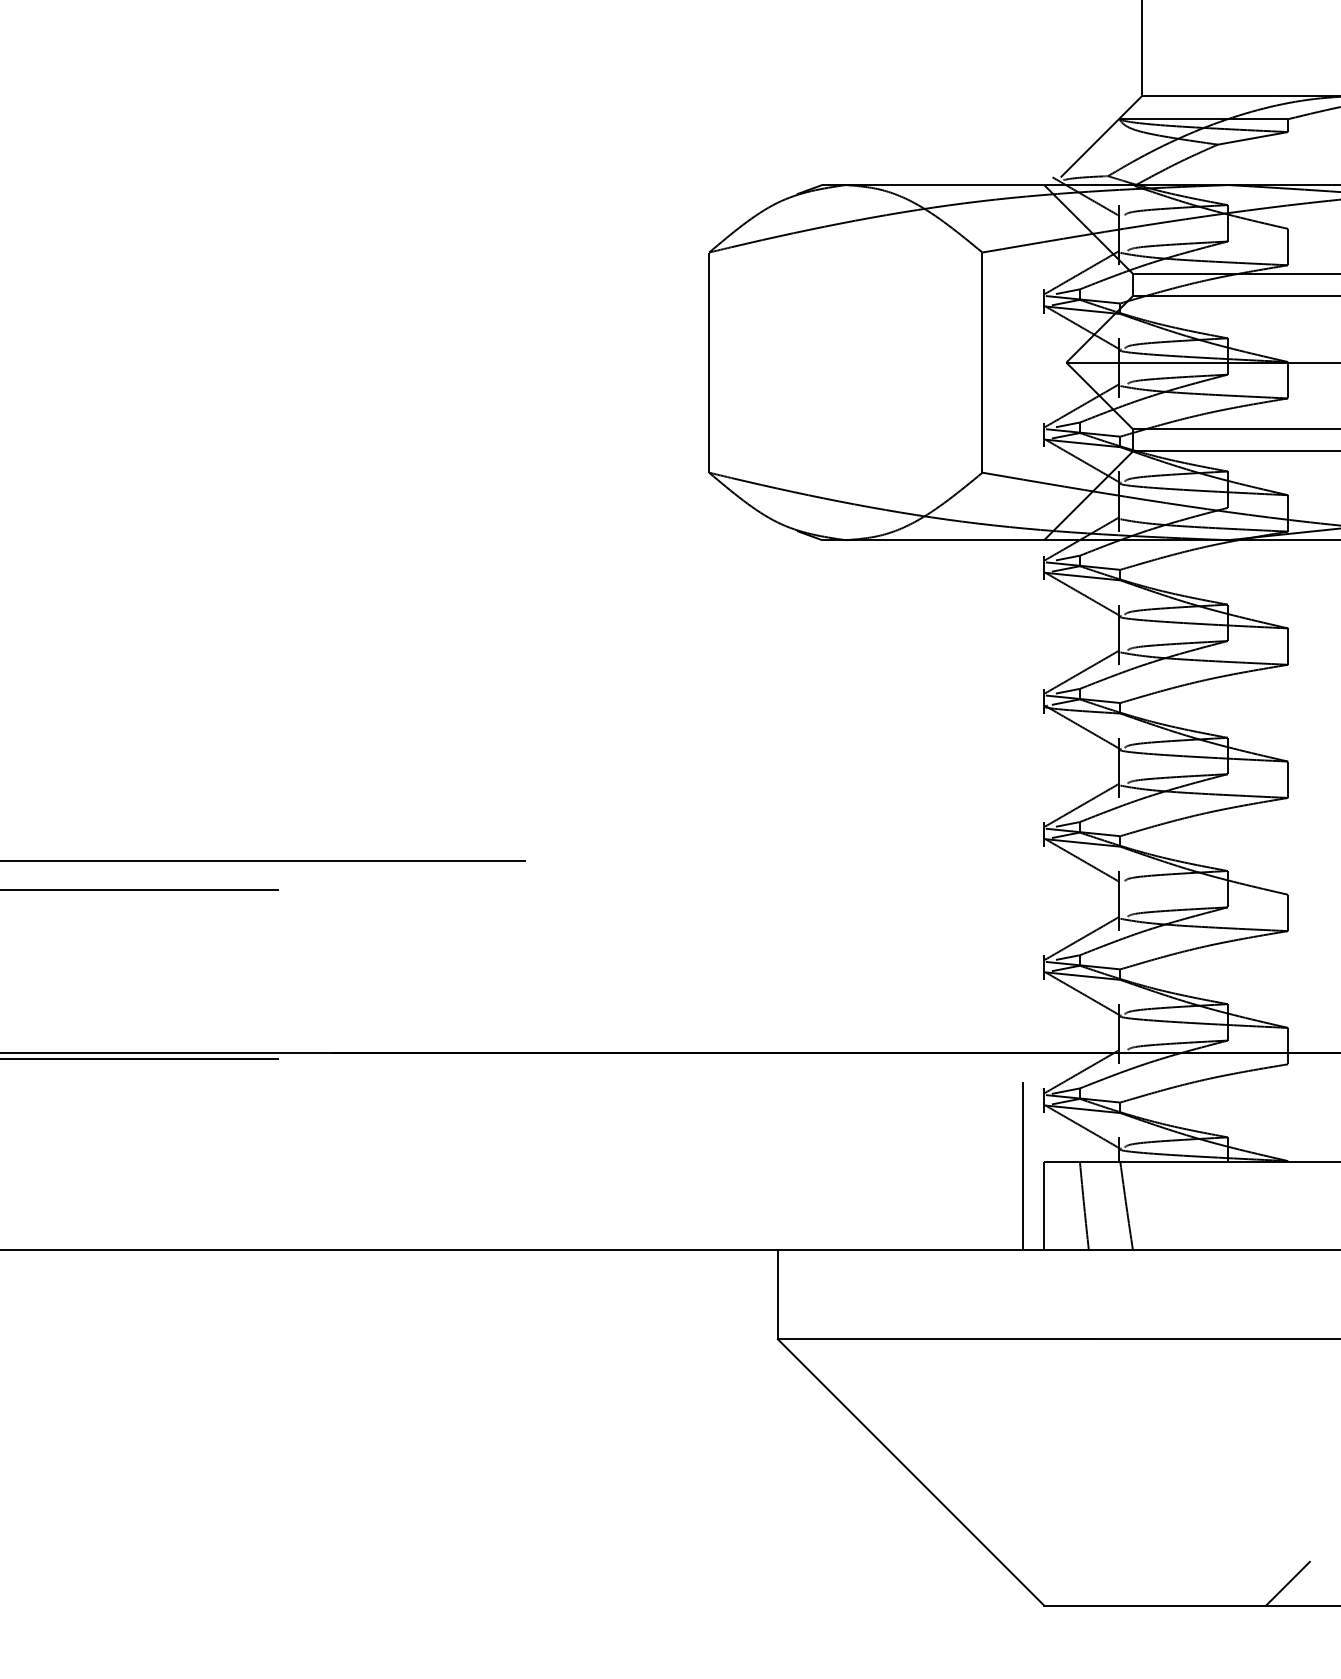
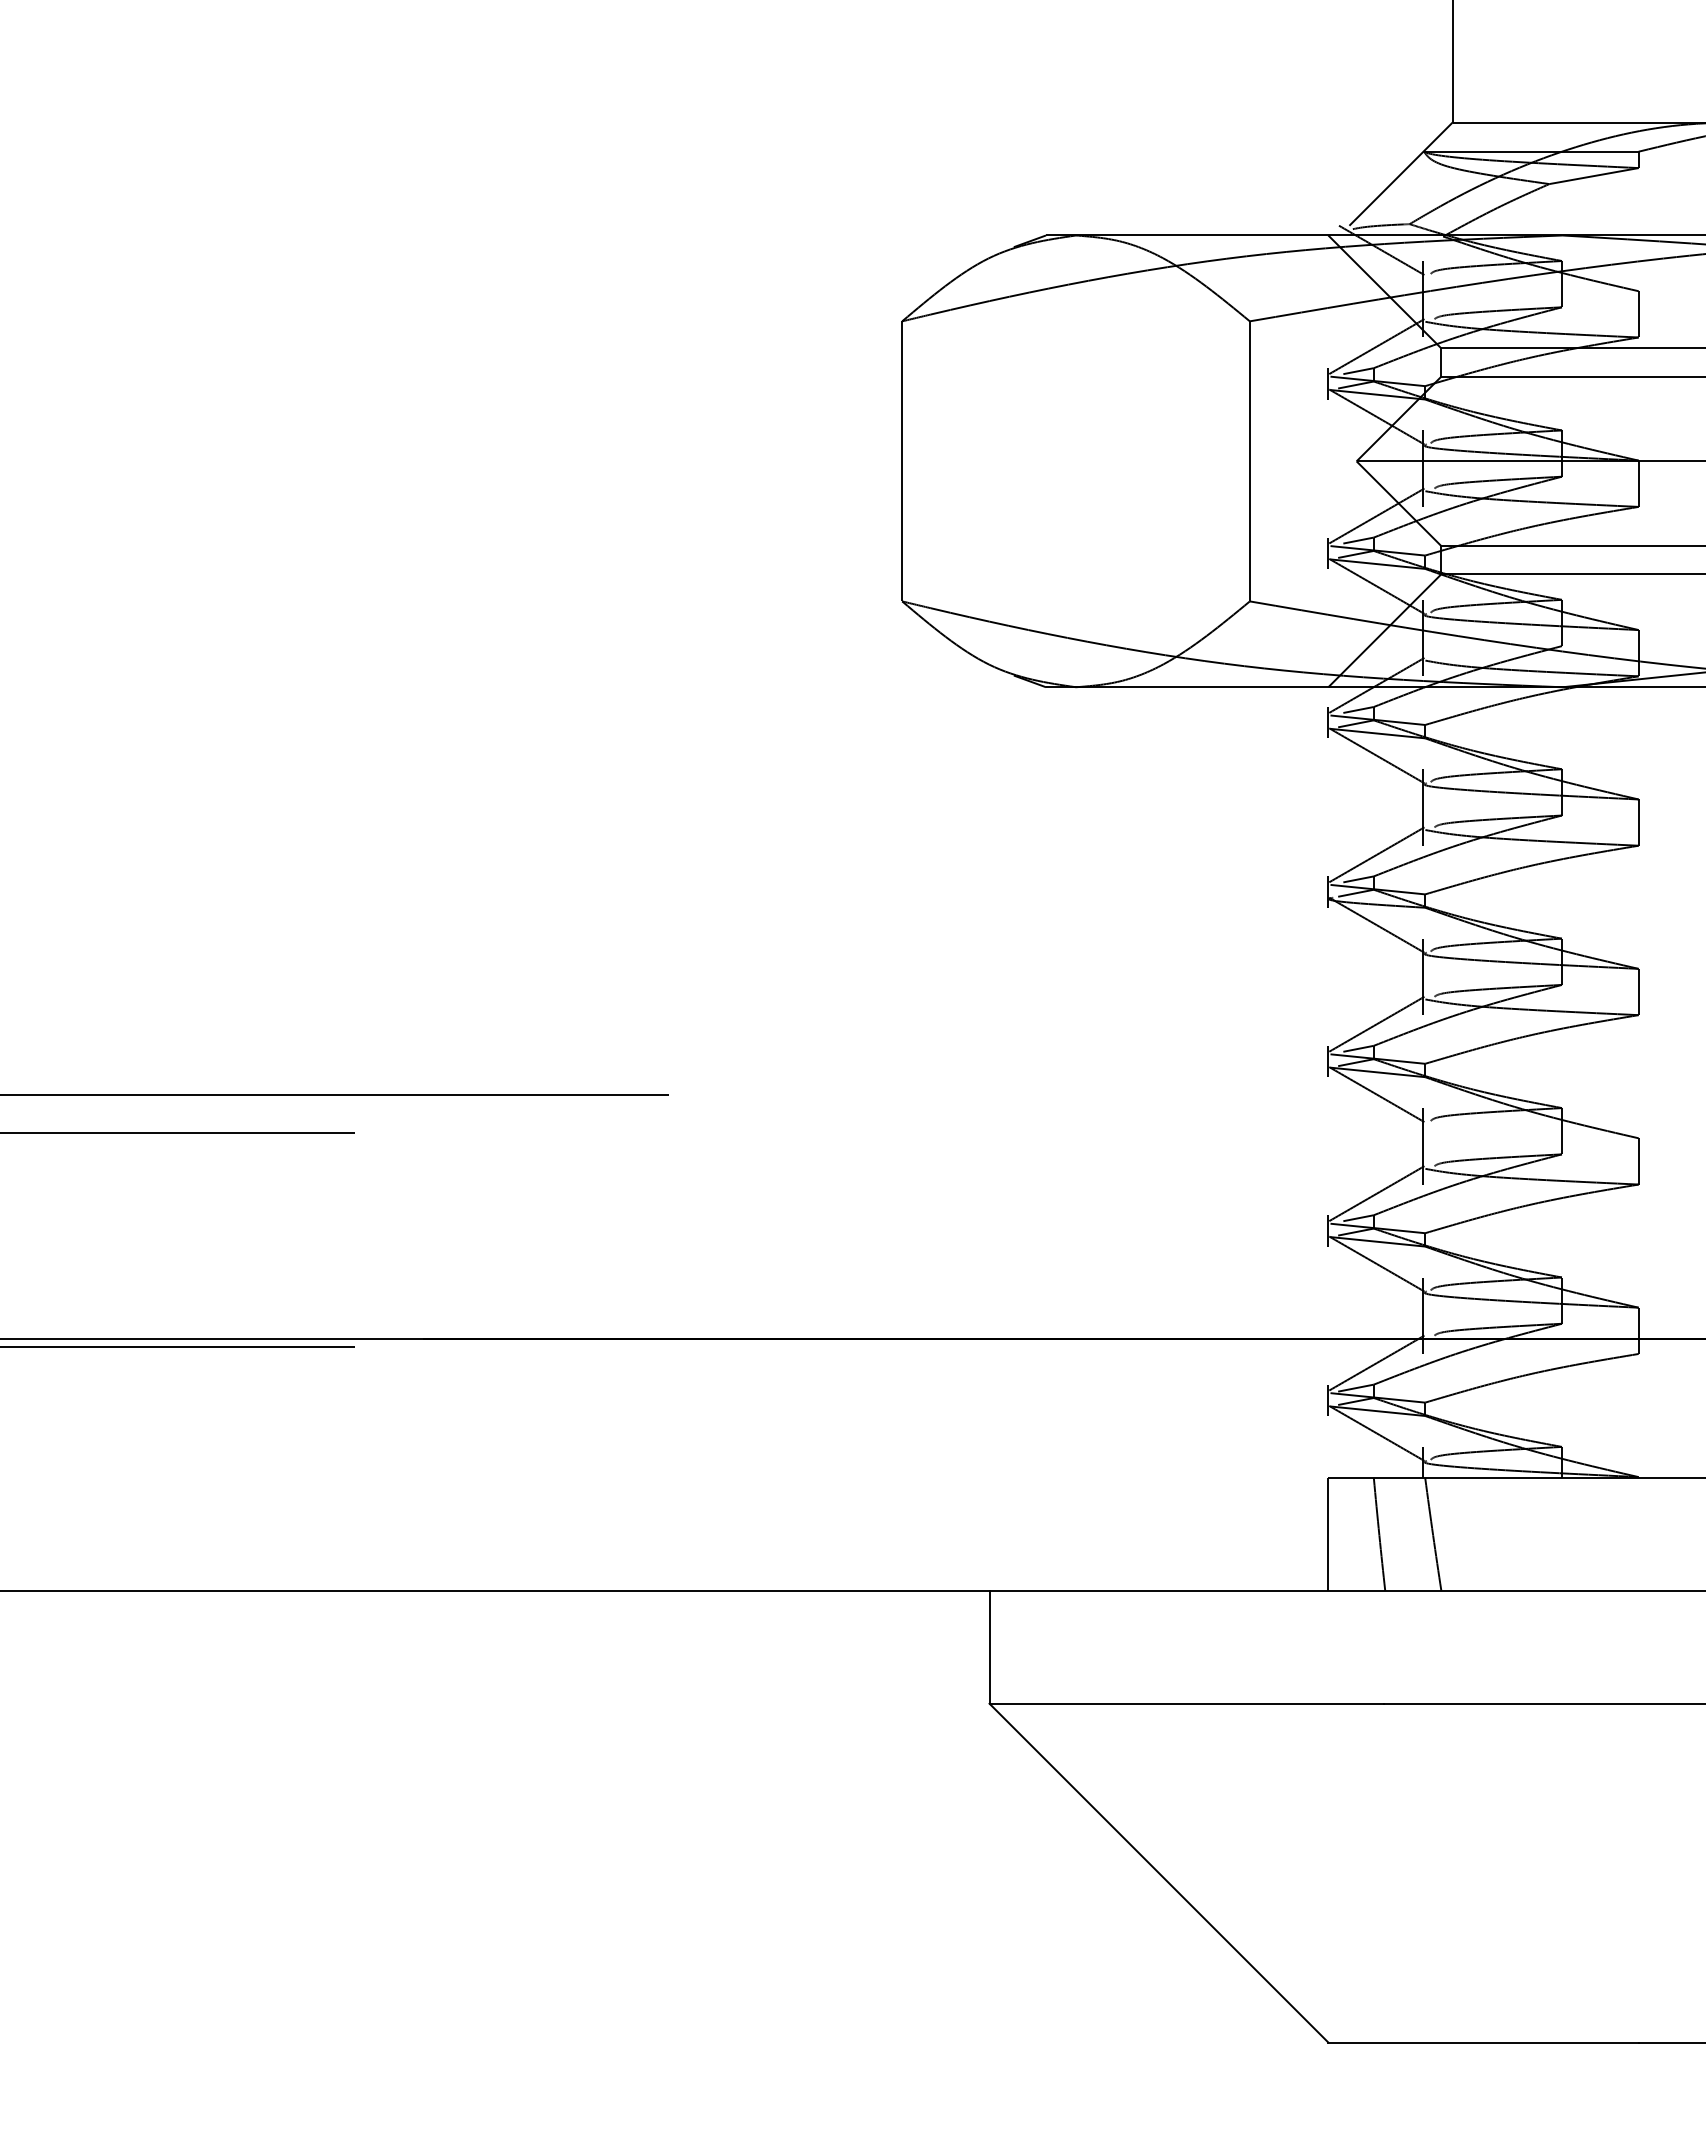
line: (1023, 1166) -> (1301, 1483), removed
line: (1287, 1583) -> (1638, 2014), removed

